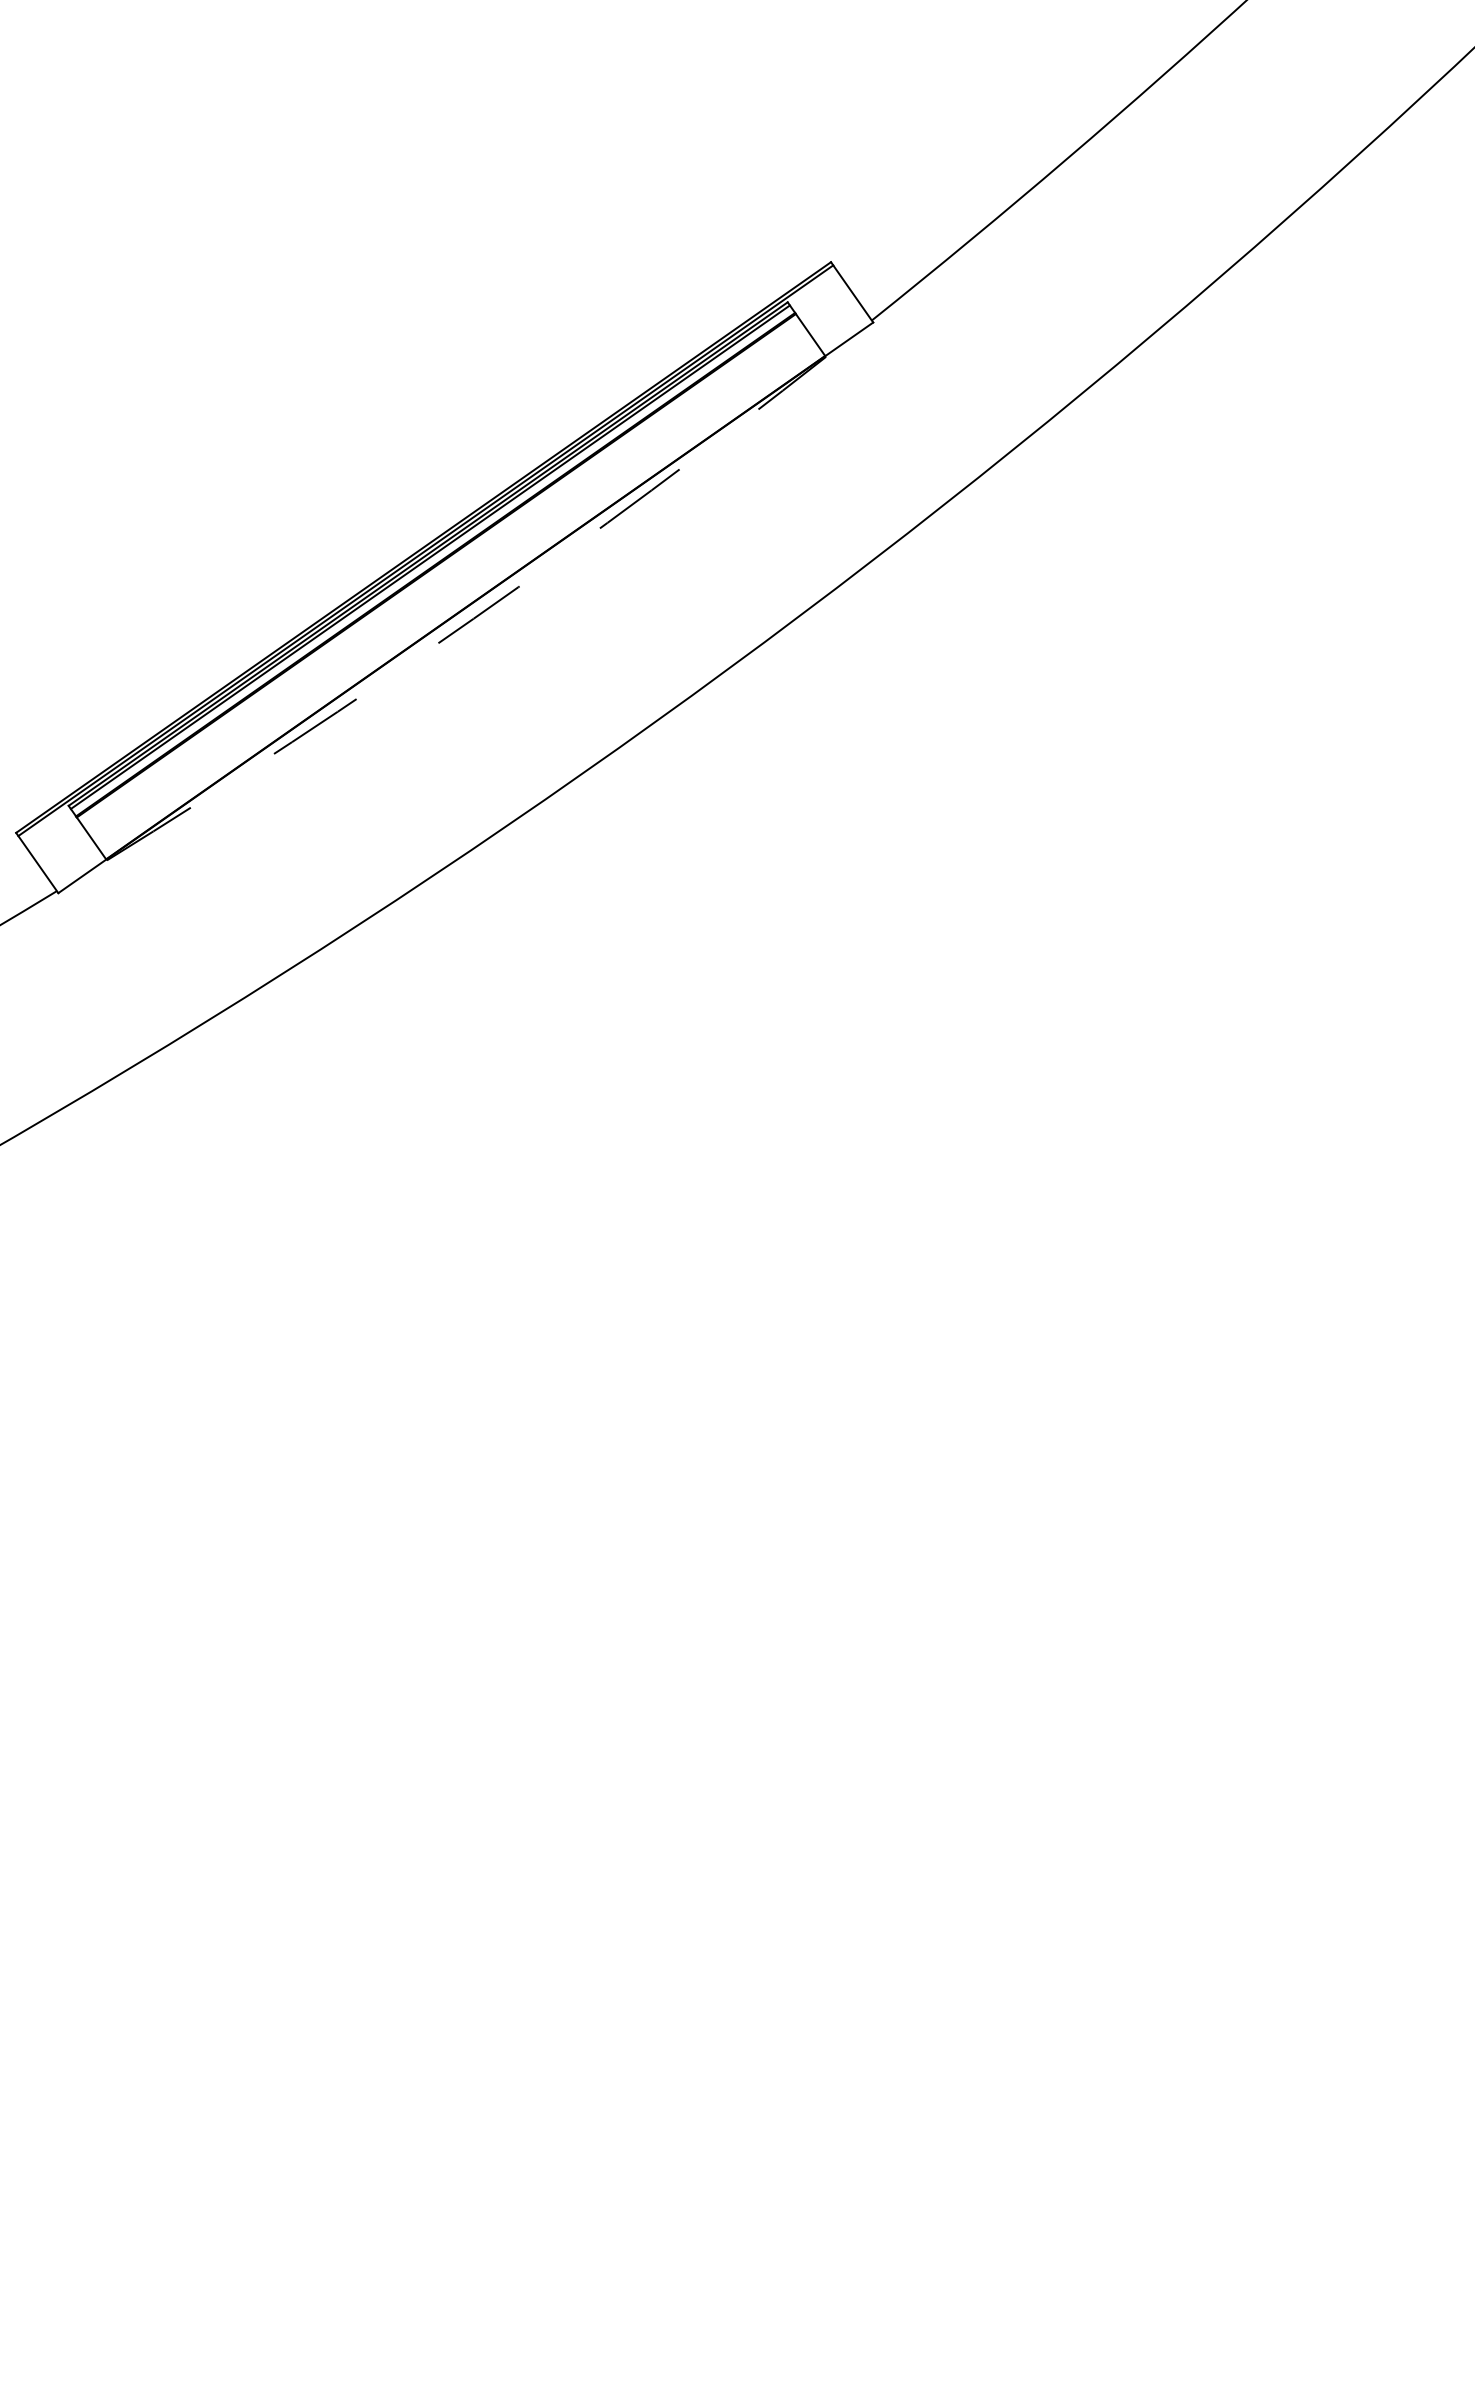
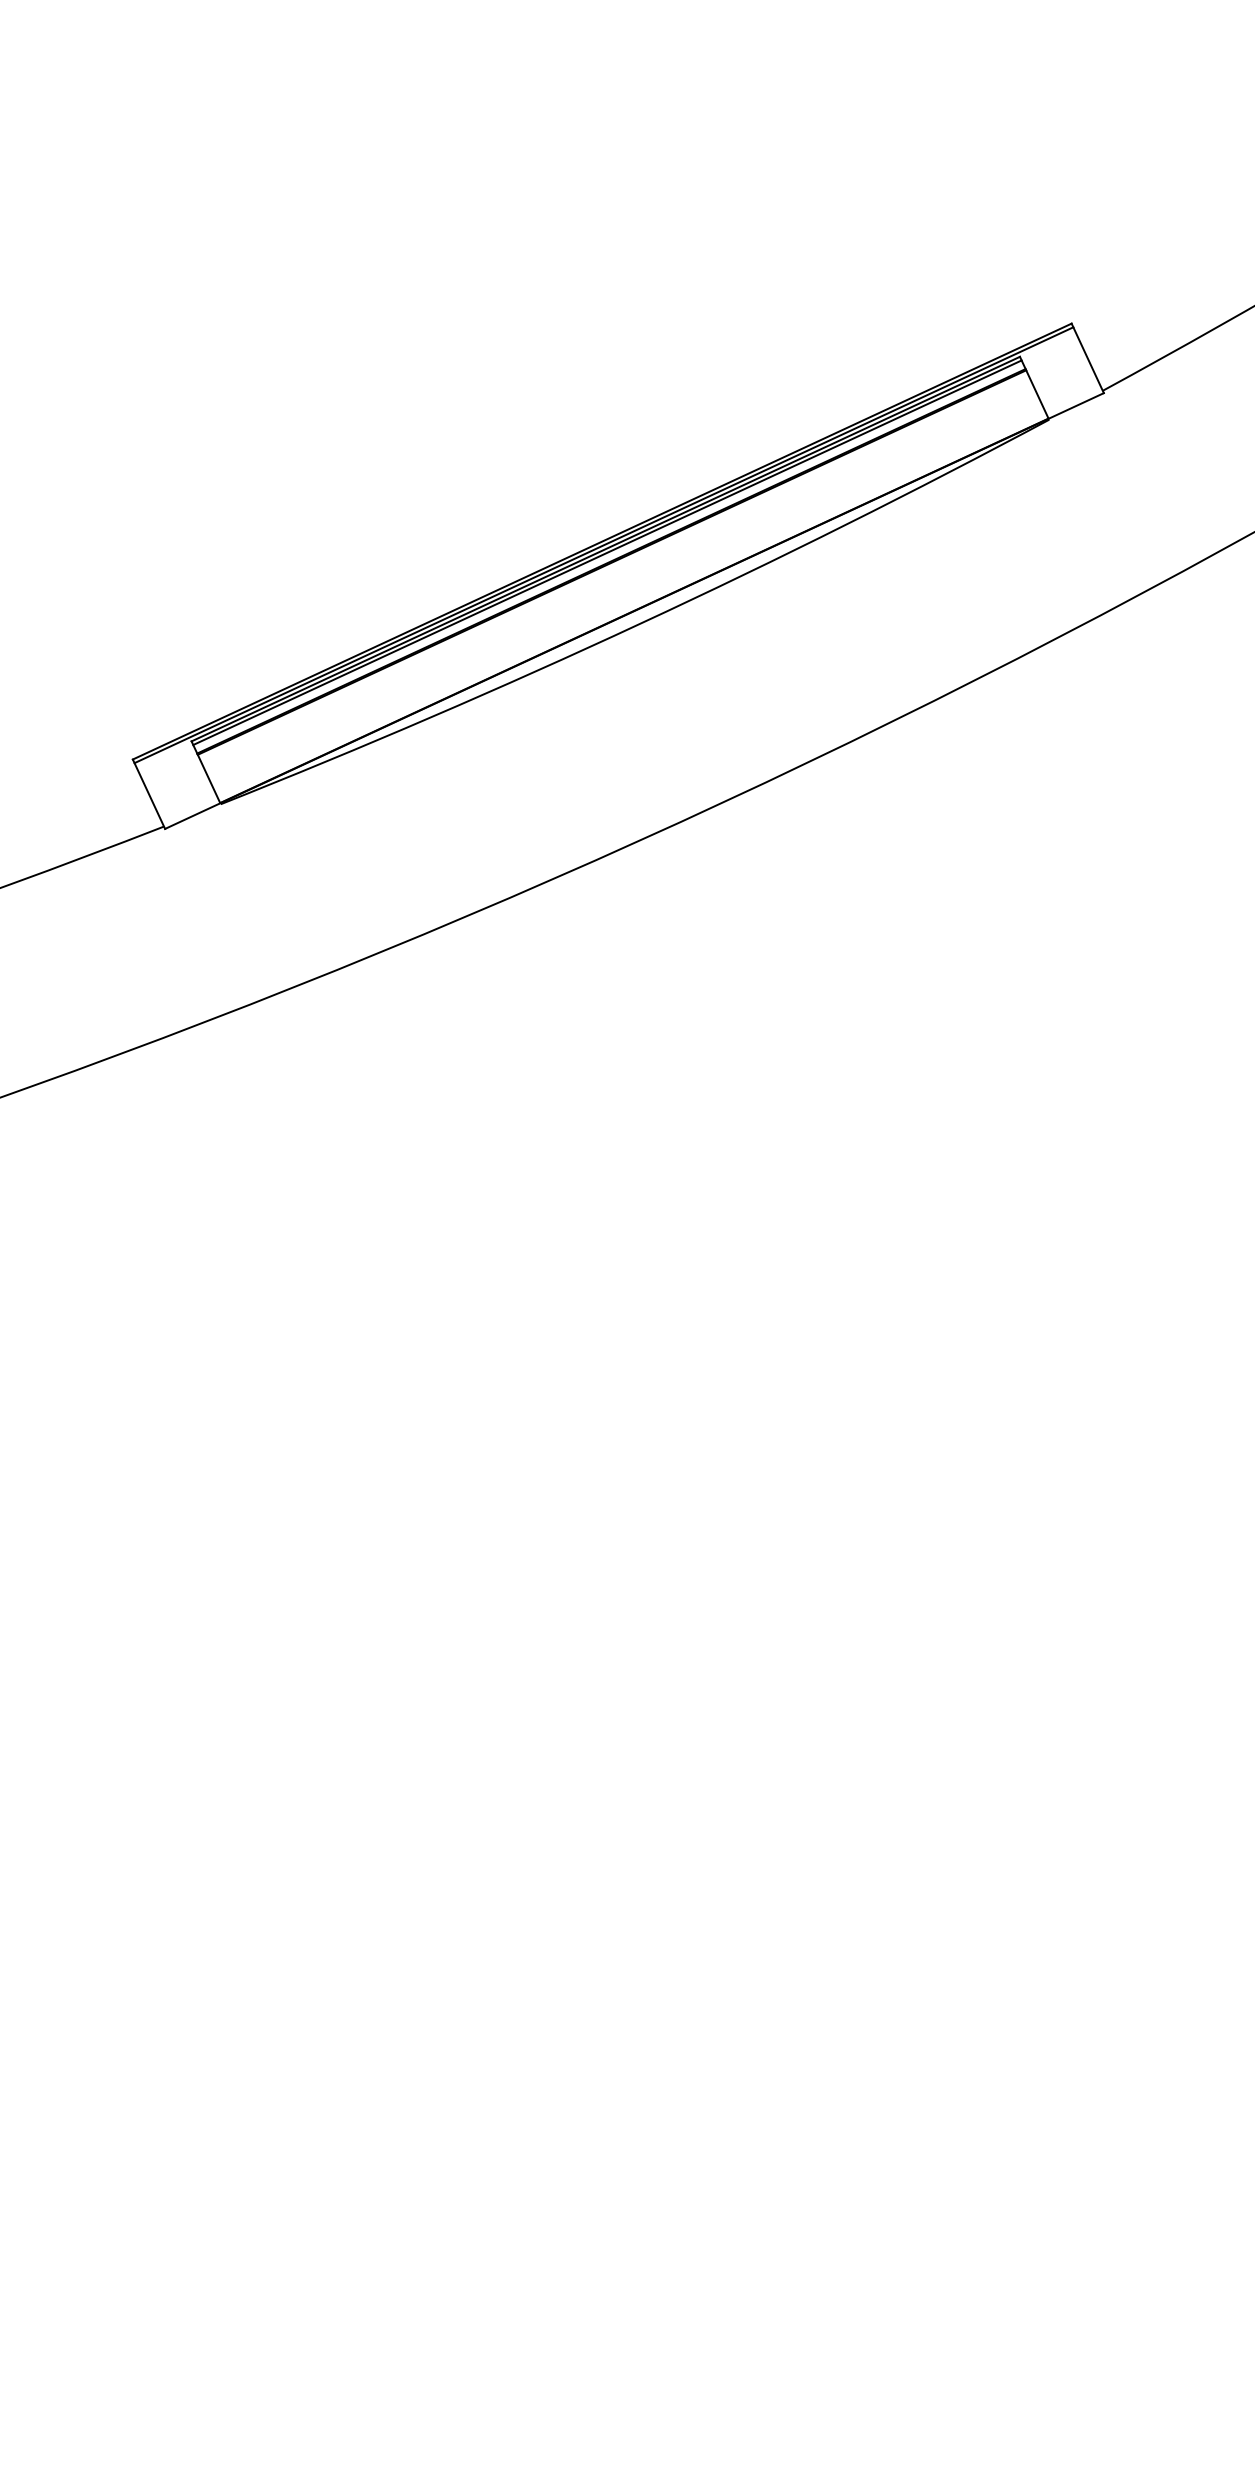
arc: (473, 618) -> (640, 623), dashed -> solid

